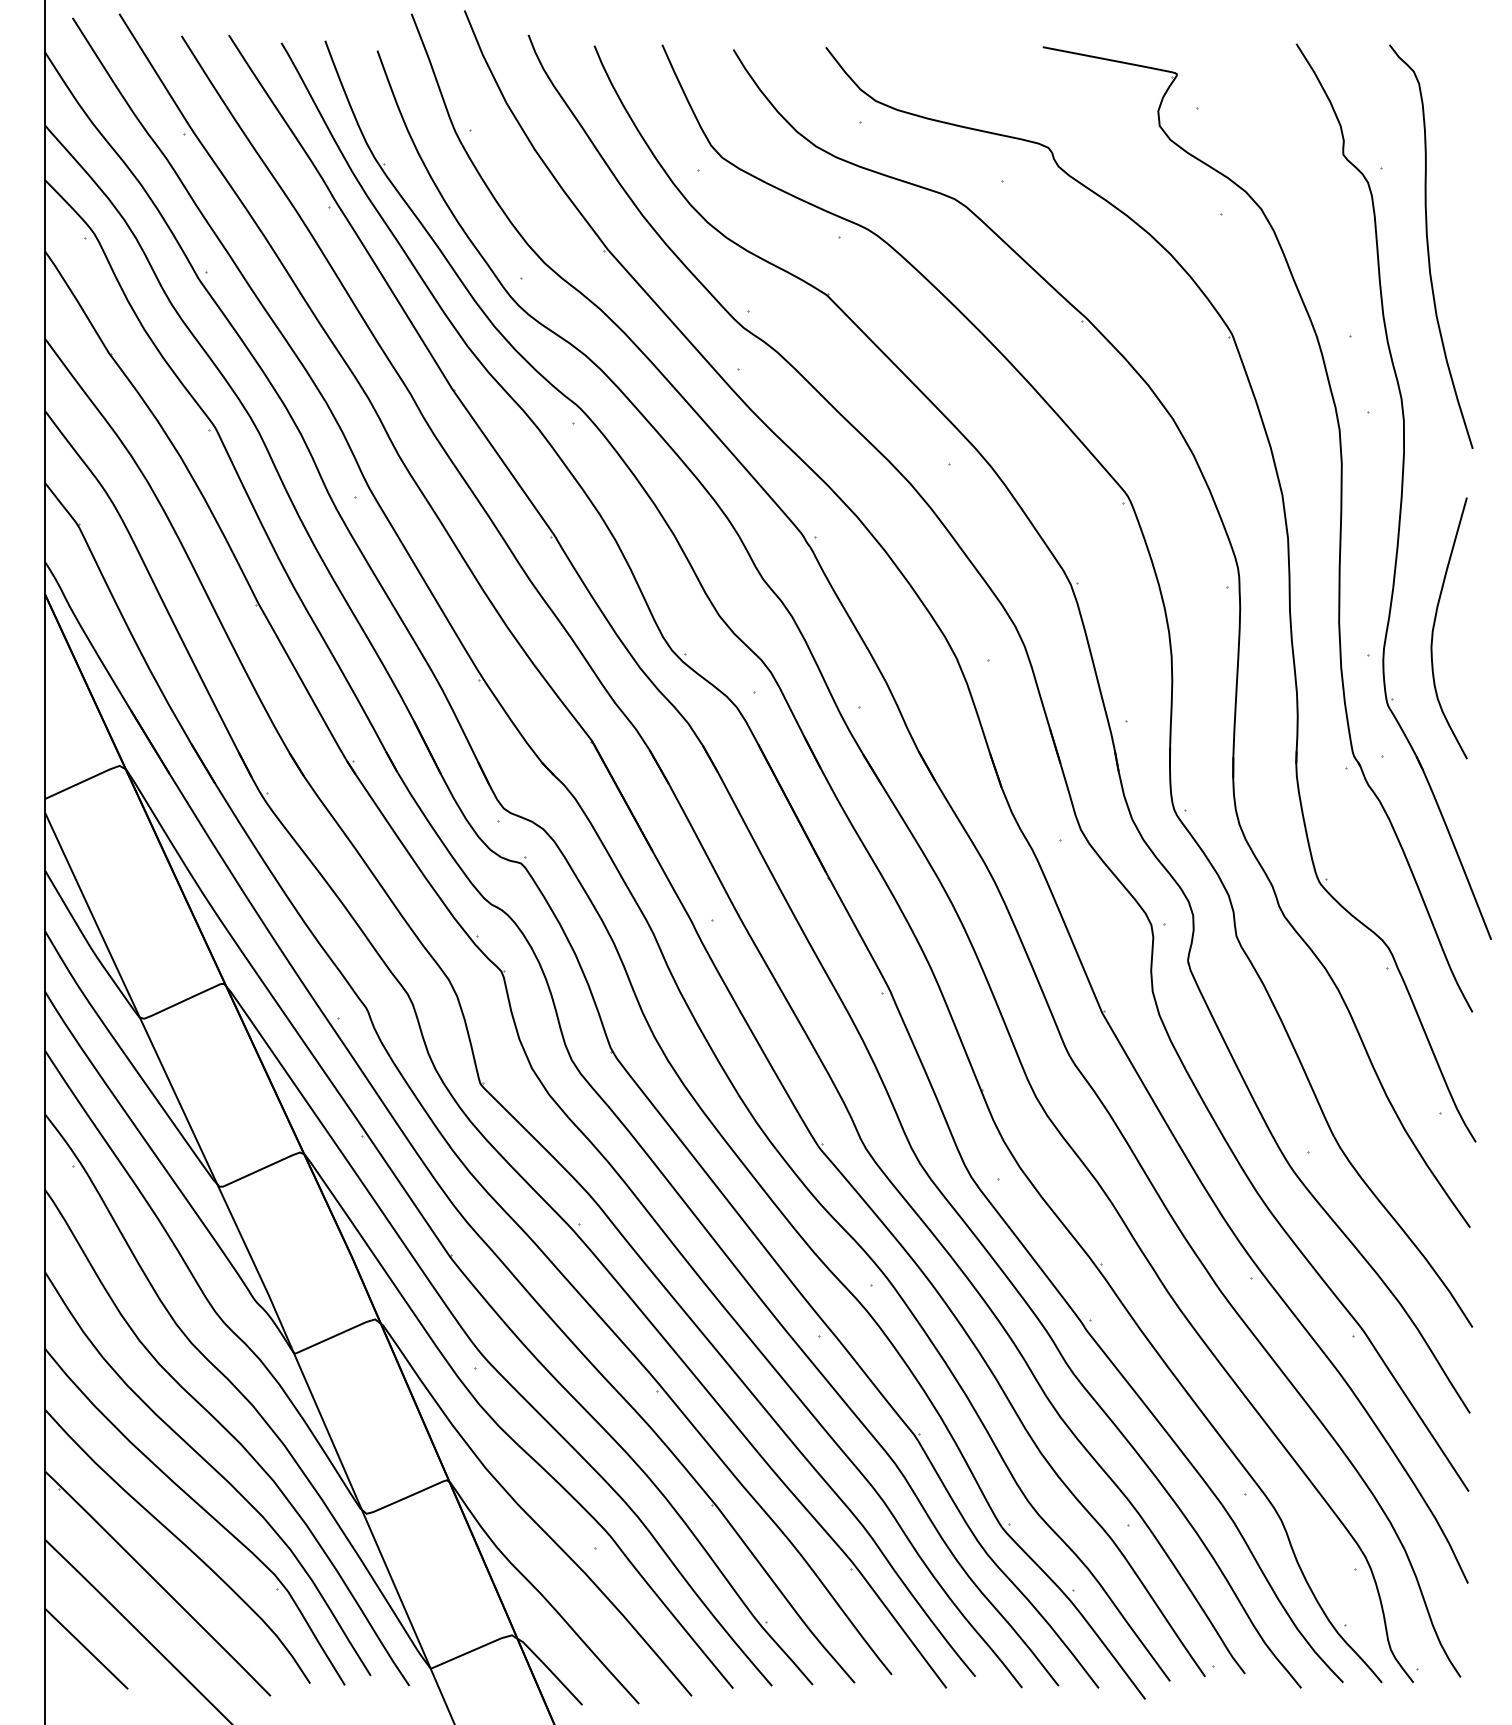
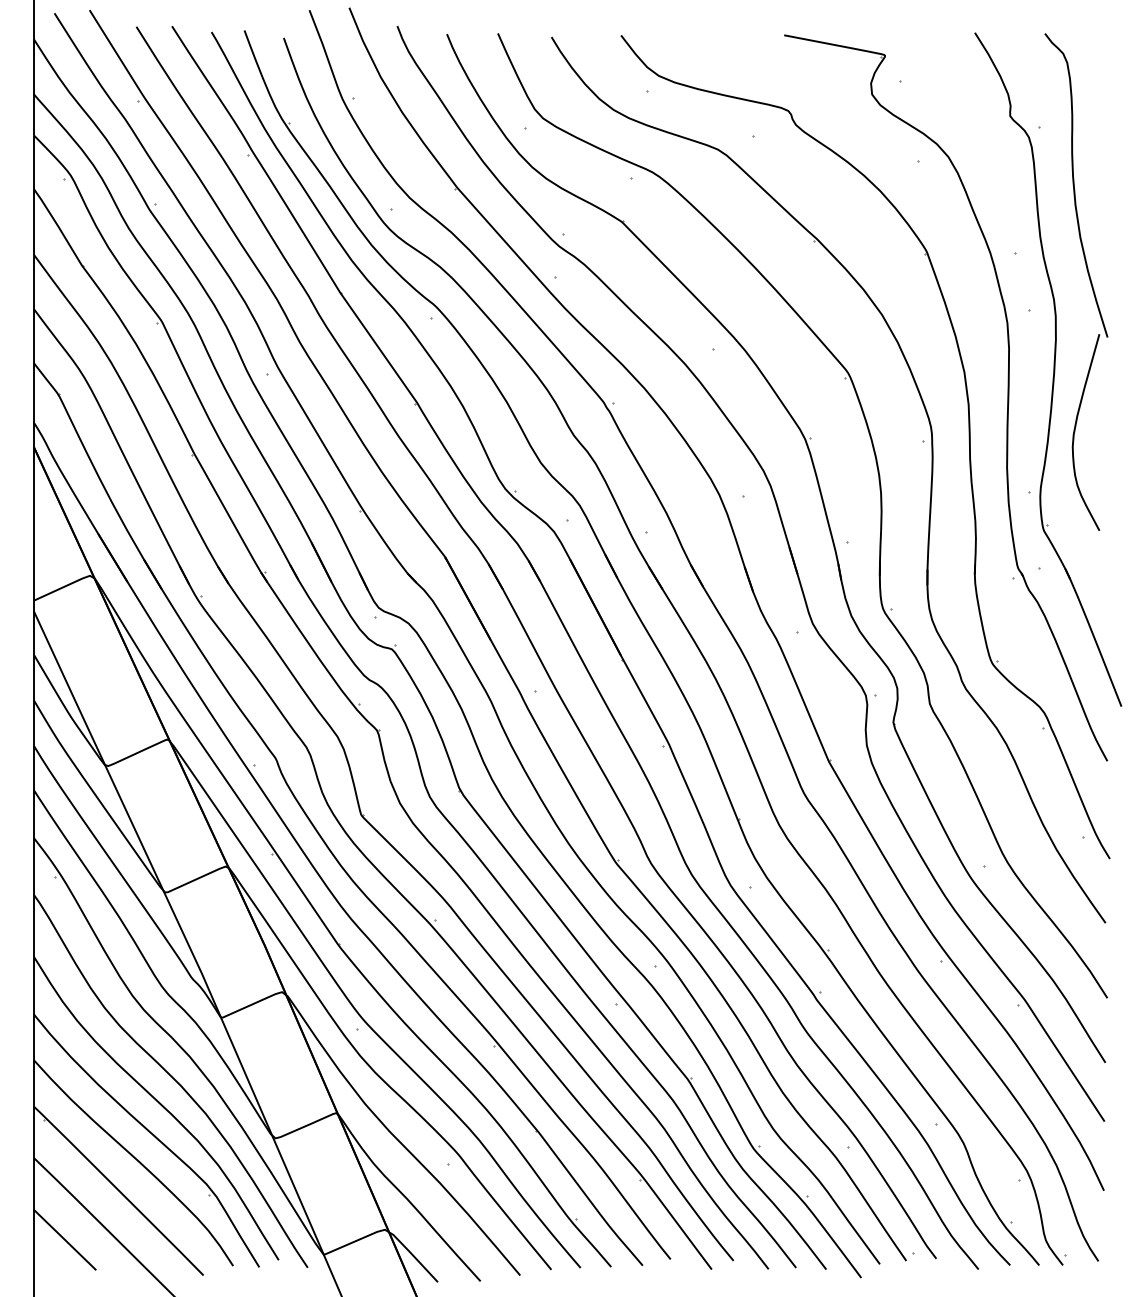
curve: (1435, 623) -> (1075, 428), moved

